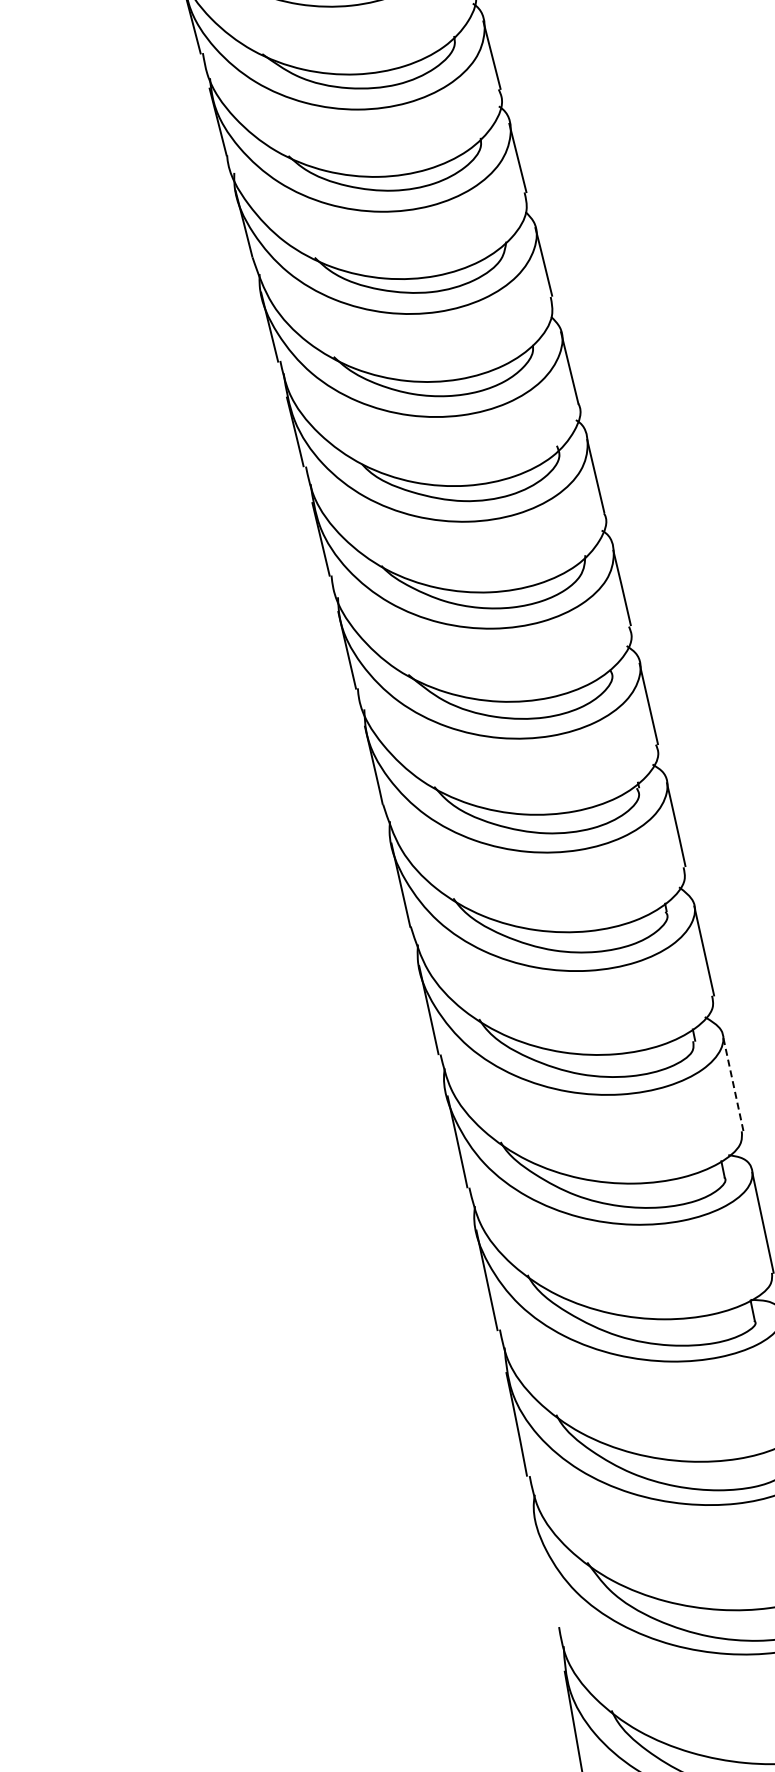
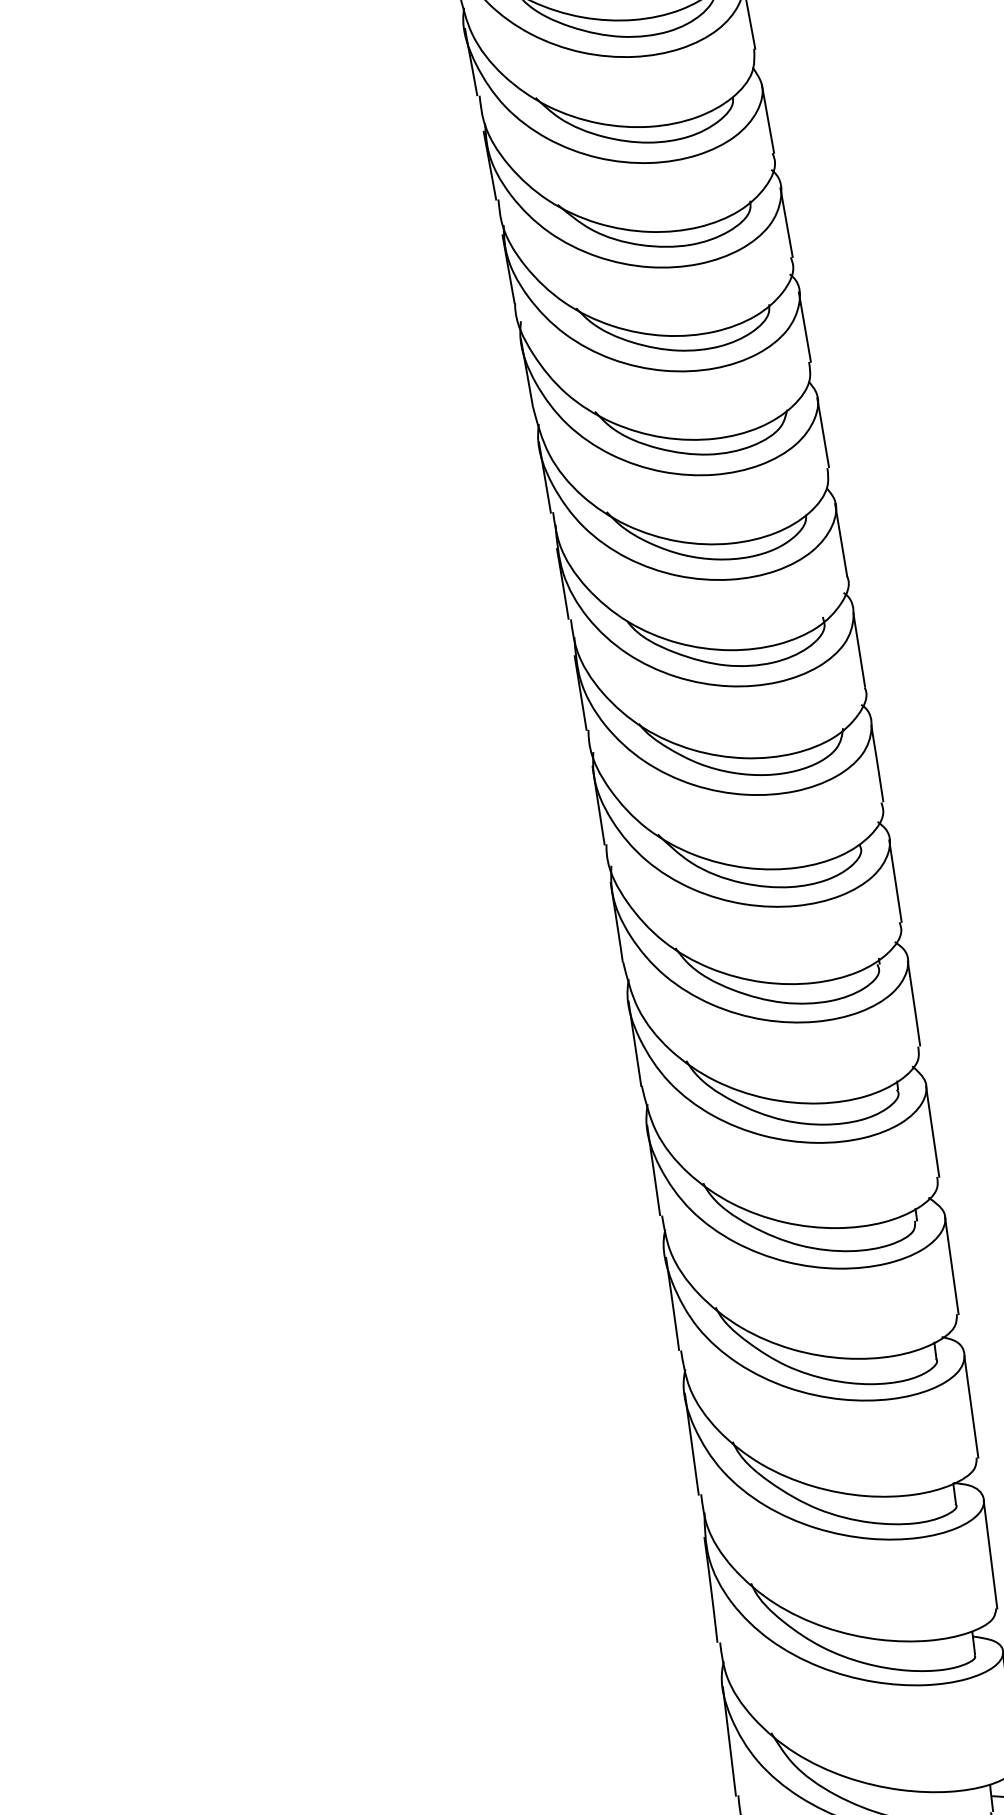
line: (732, 1083) -> (951, 1265), dashed -> solid
line: (545, 1574) -> (728, 1741), added

